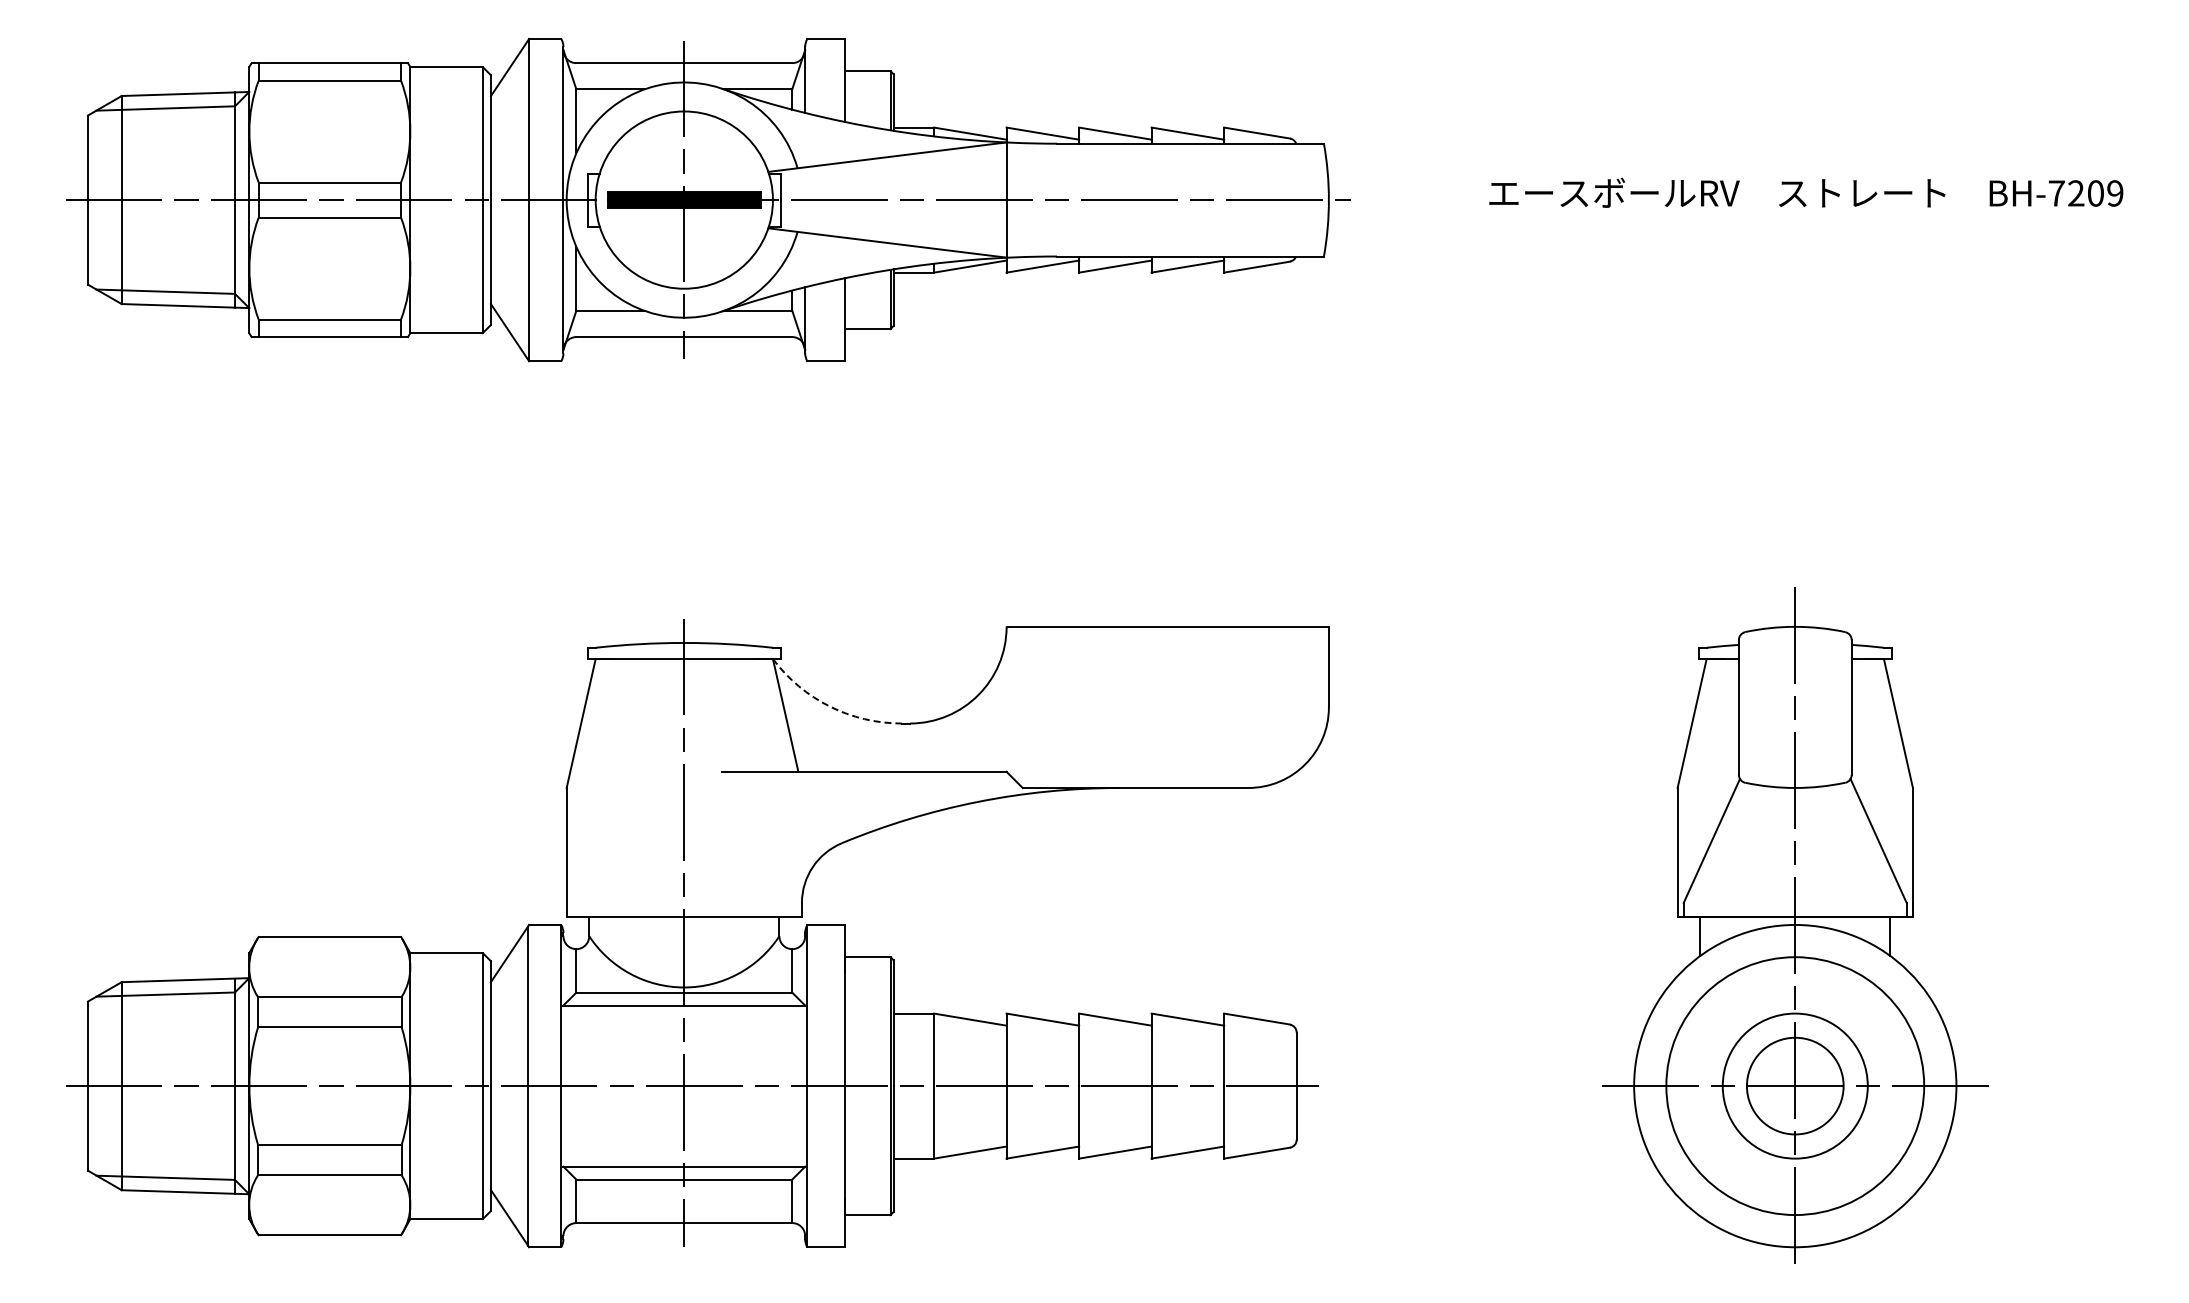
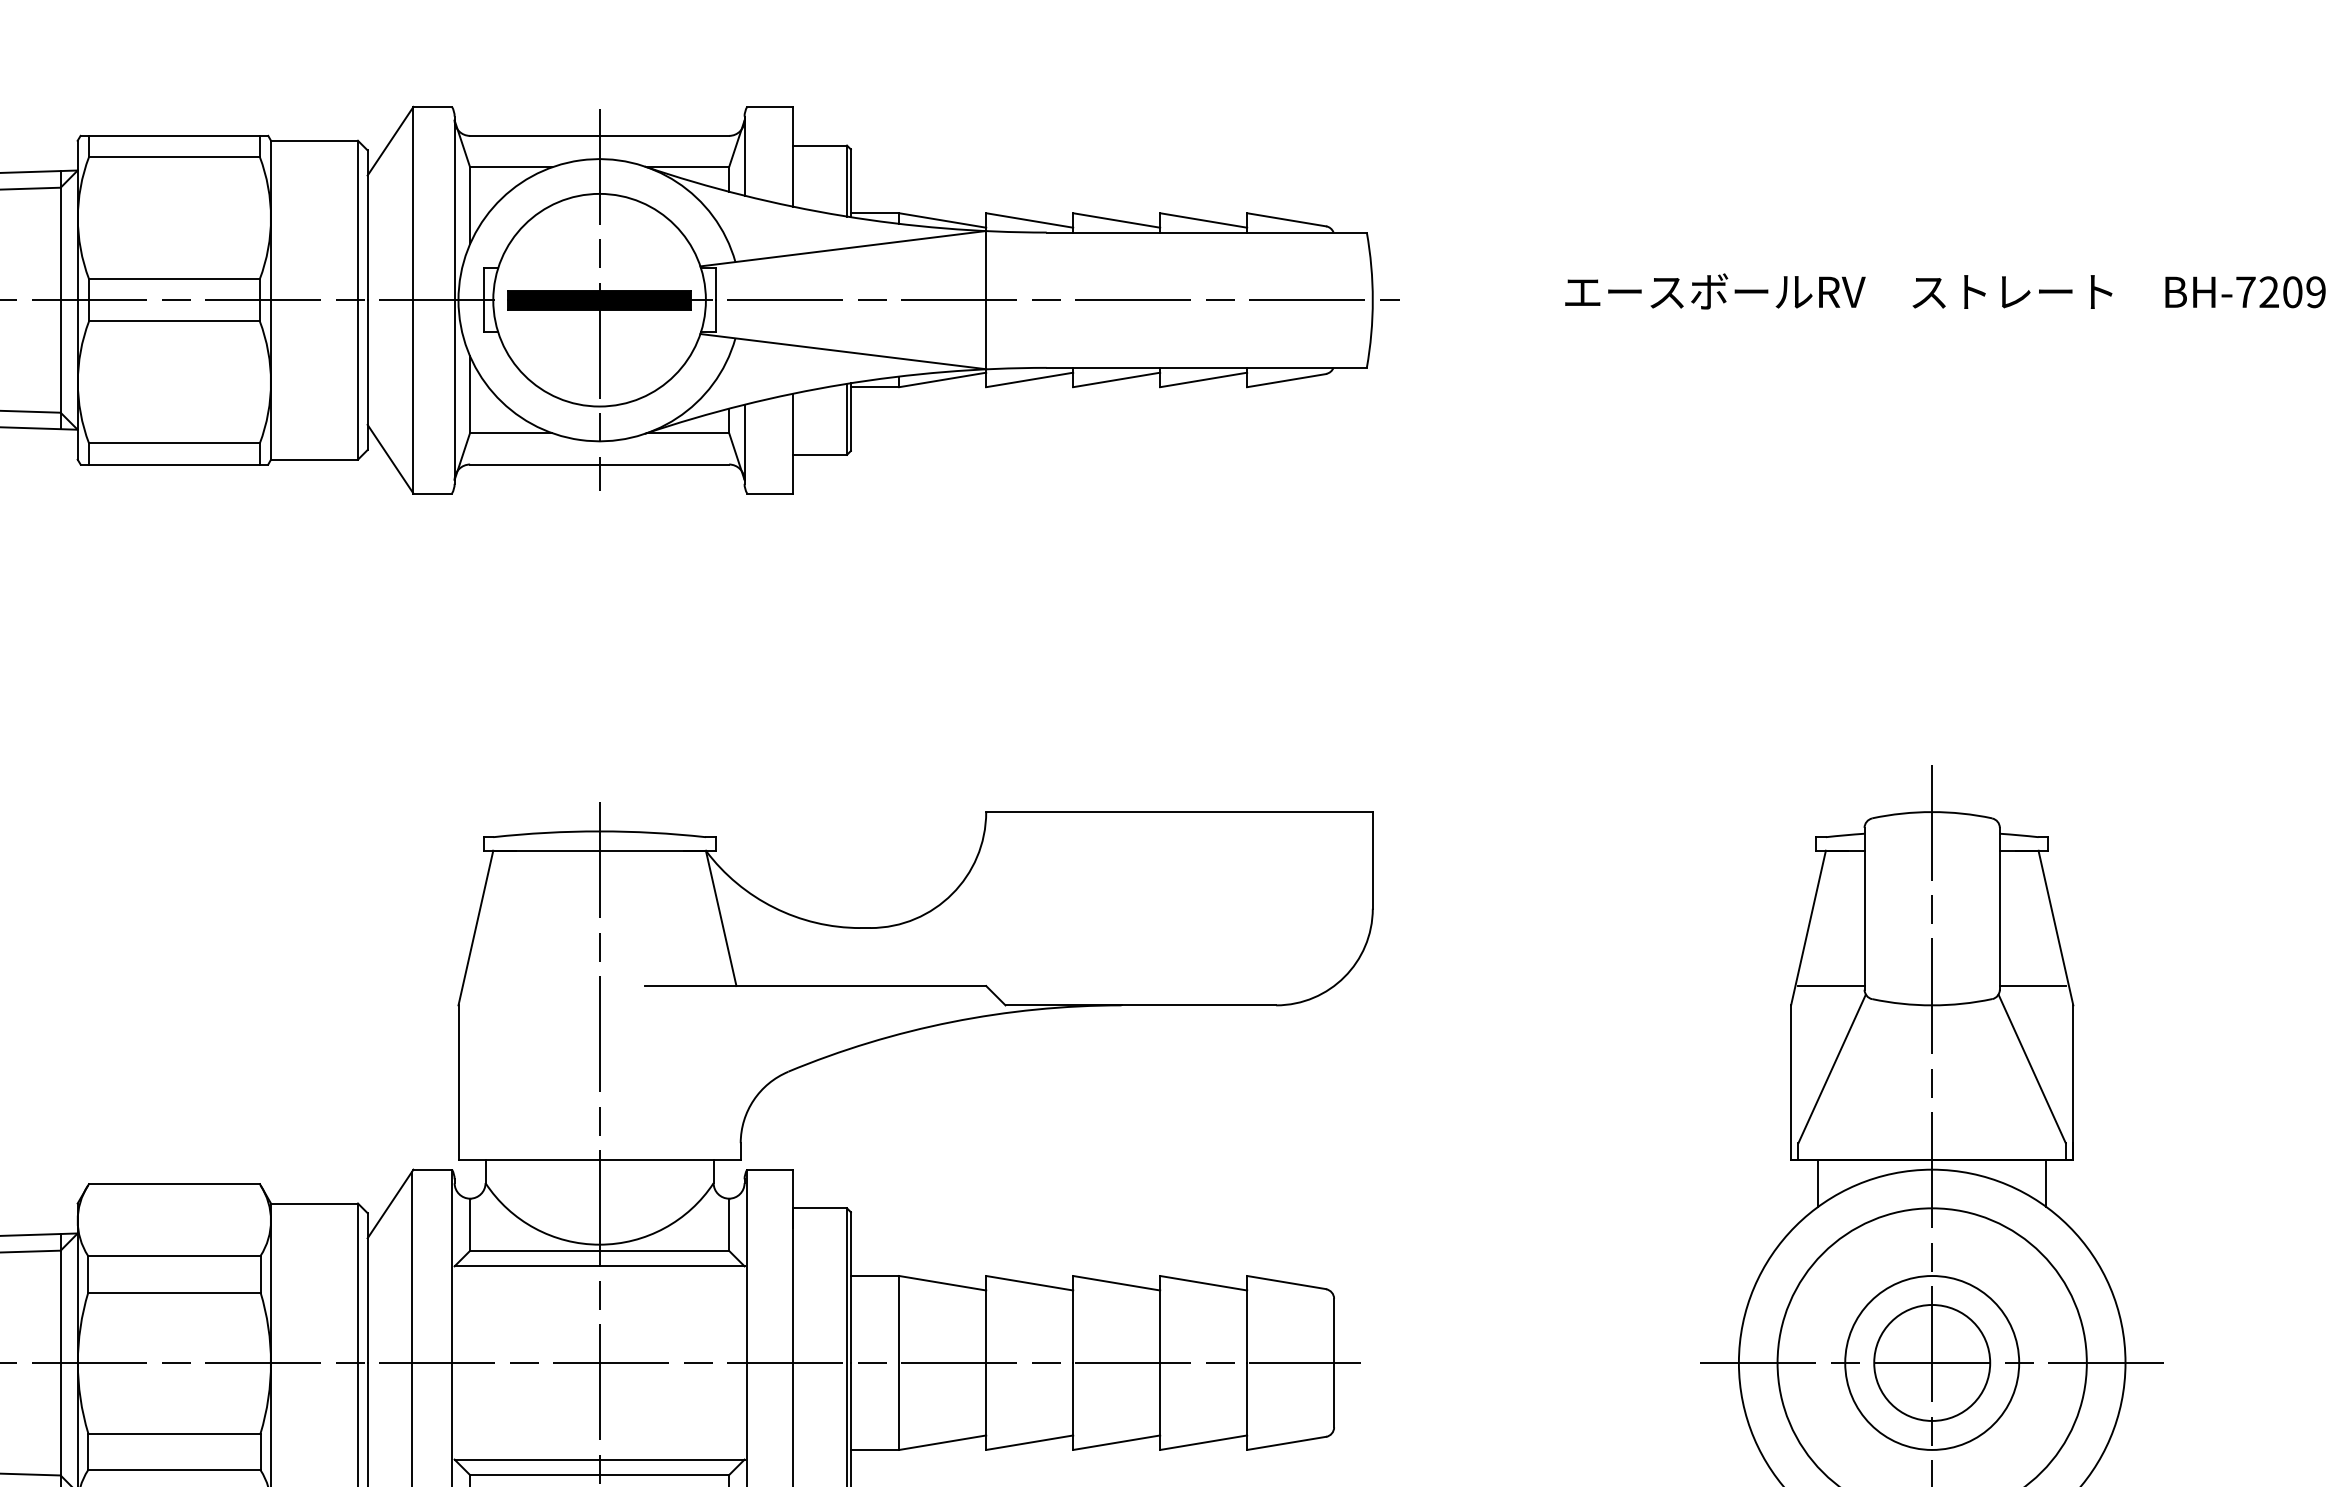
arc: (829, 706) -> (773, 907), dashed -> solid
line: (1710, 771) -> (1830, 985), added
line: (1878, 771) -> (2032, 985), added

